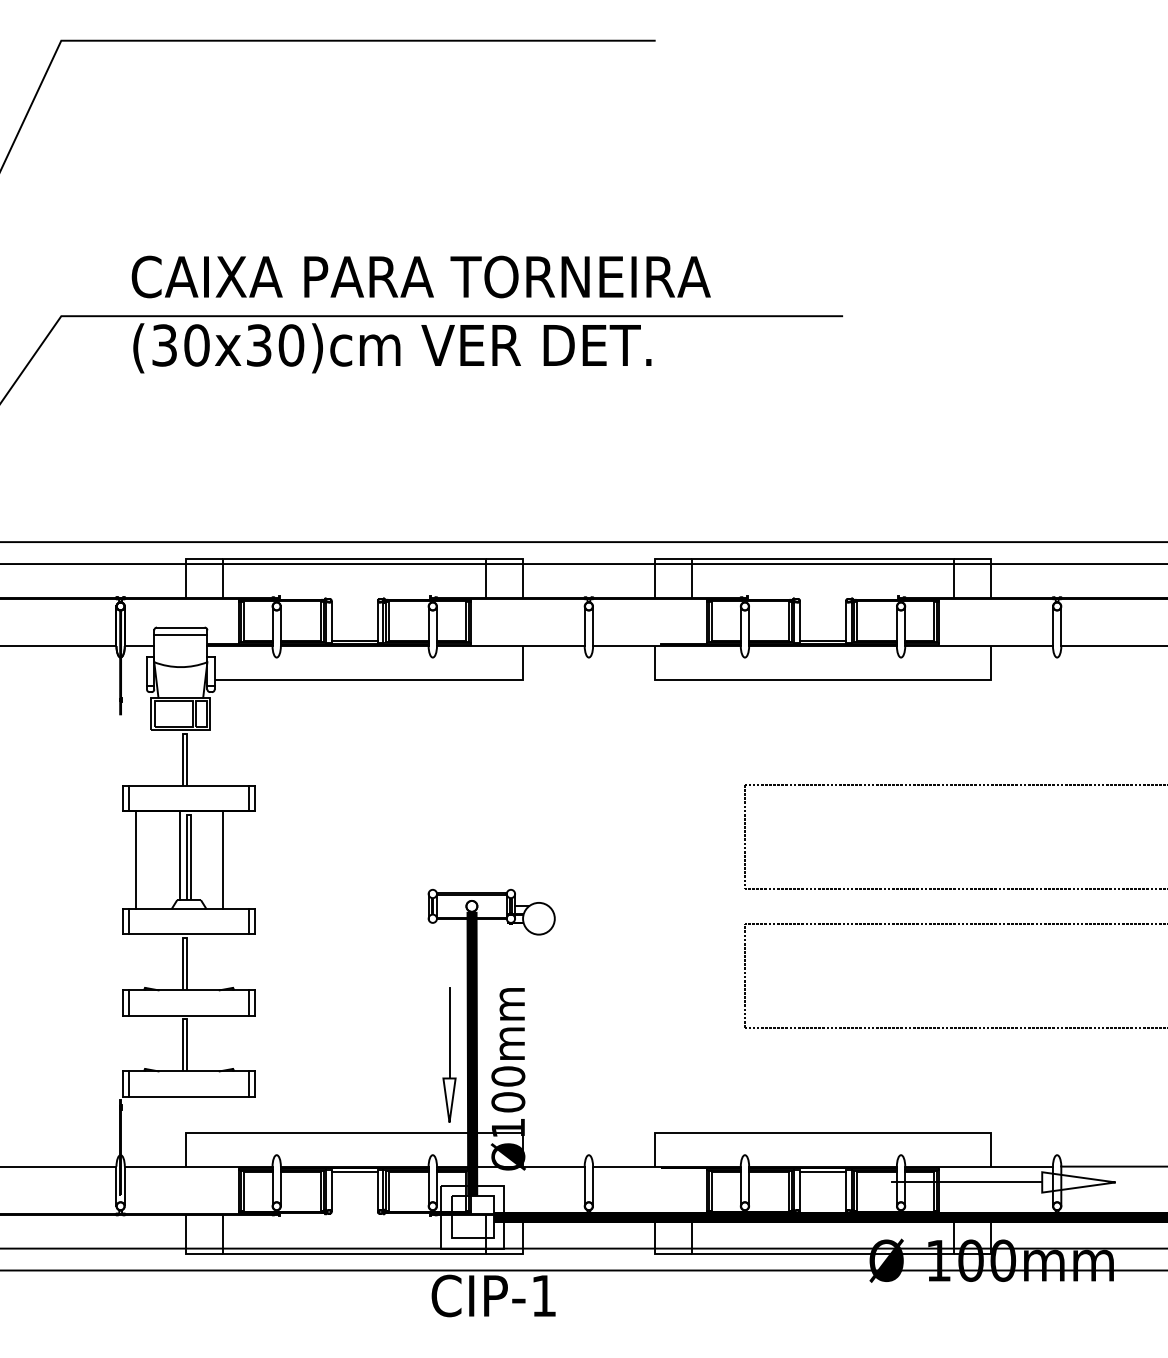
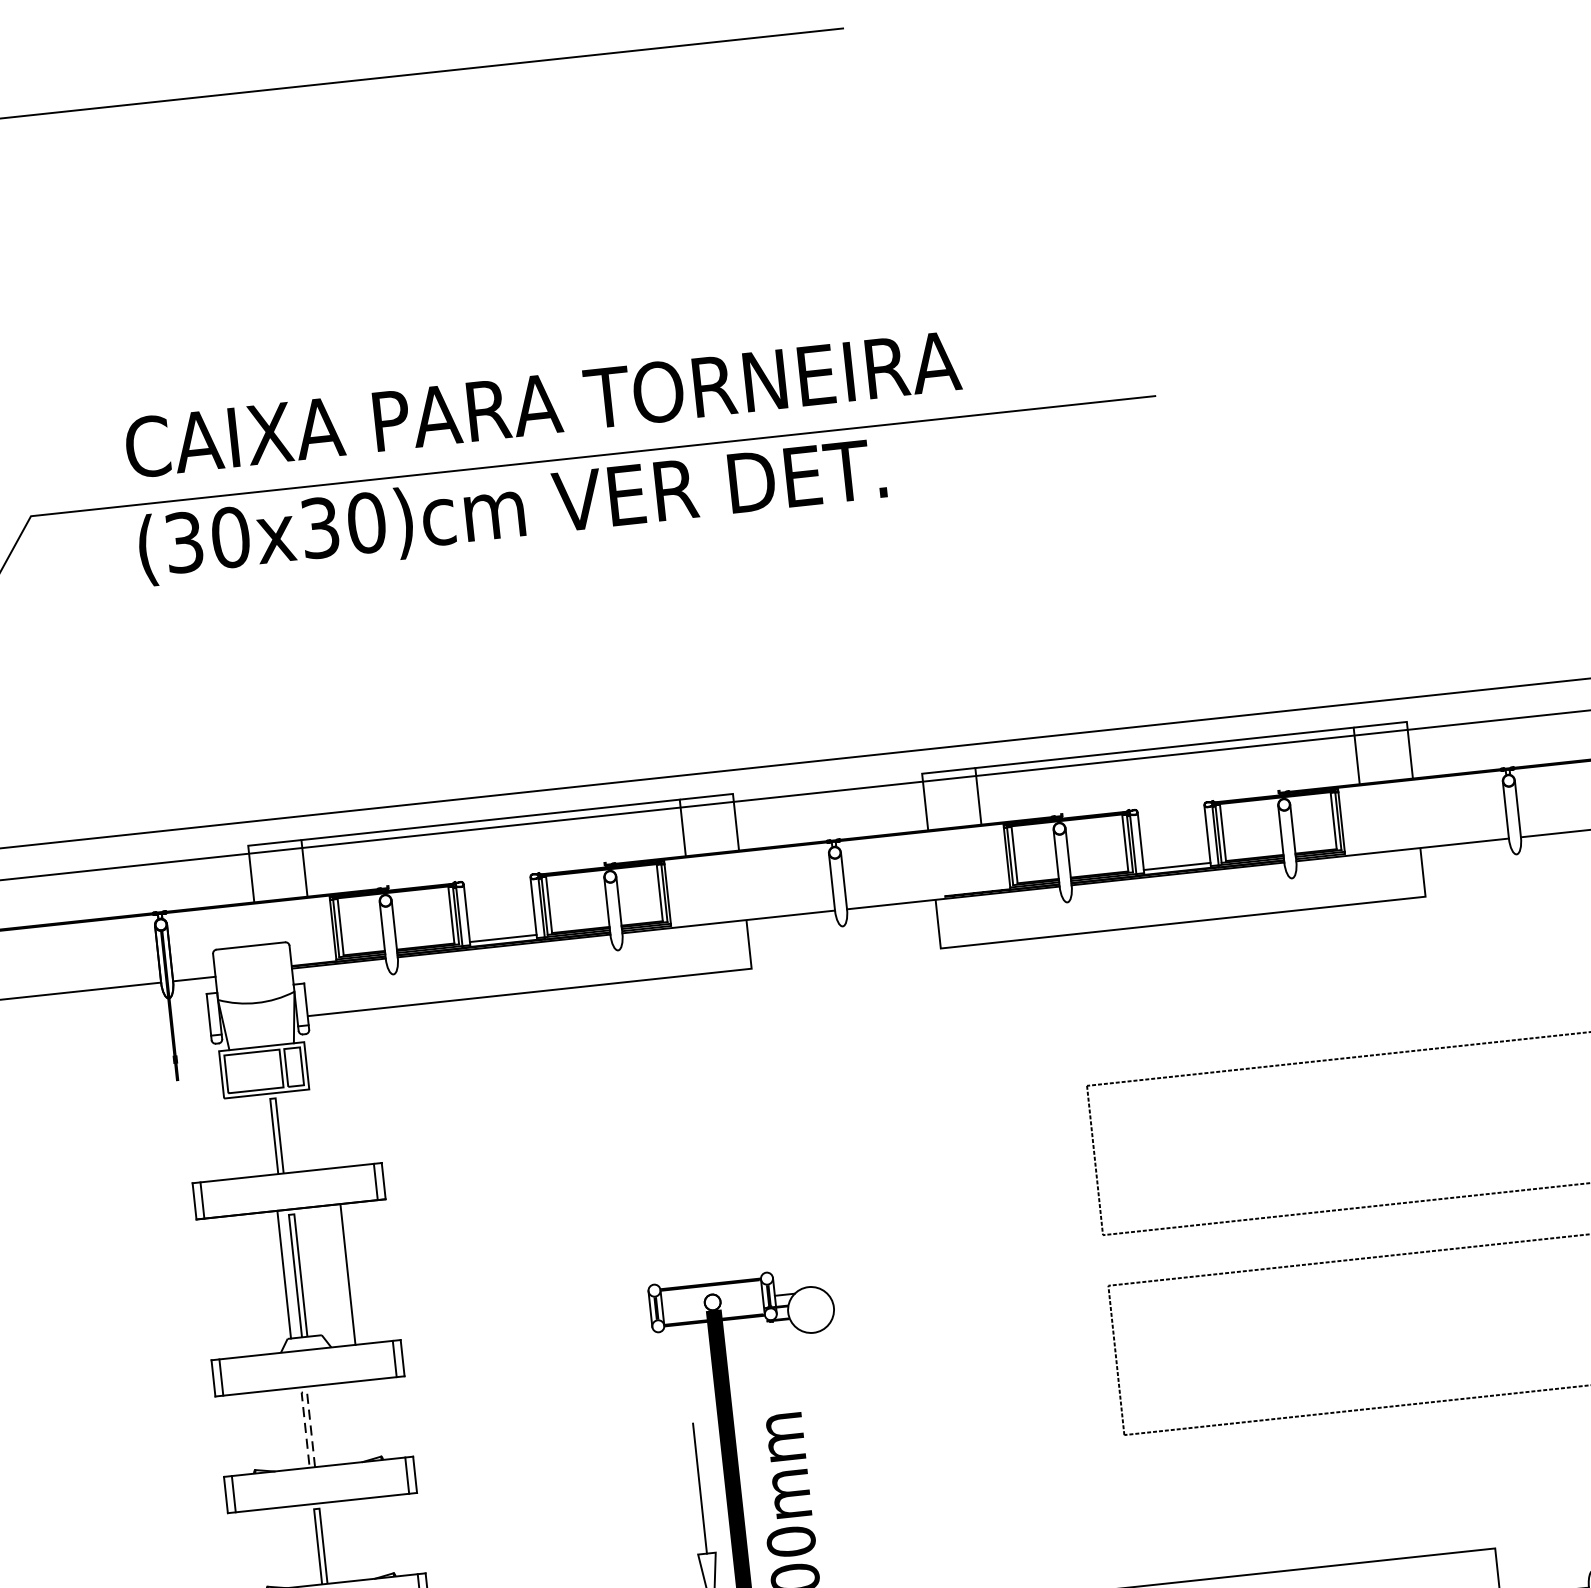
line: (180, 634) -> (251, 956), removed
line: (135, 860) -> (221, 1288), removed
line: (184, 938) -> (303, 1392), solid -> dashed

